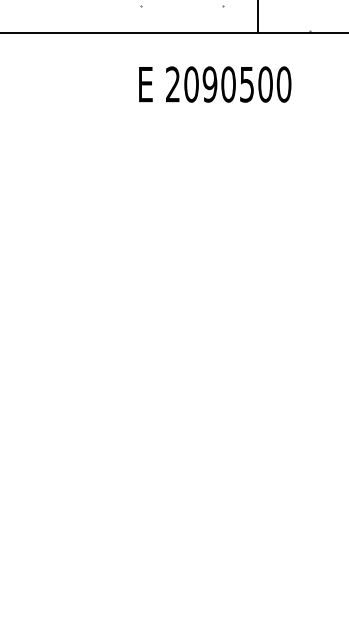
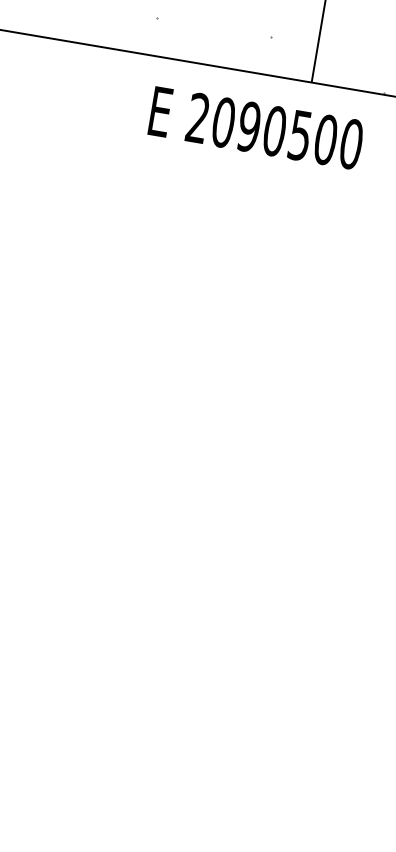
text: (215, 84) -> (256, 128), moved

